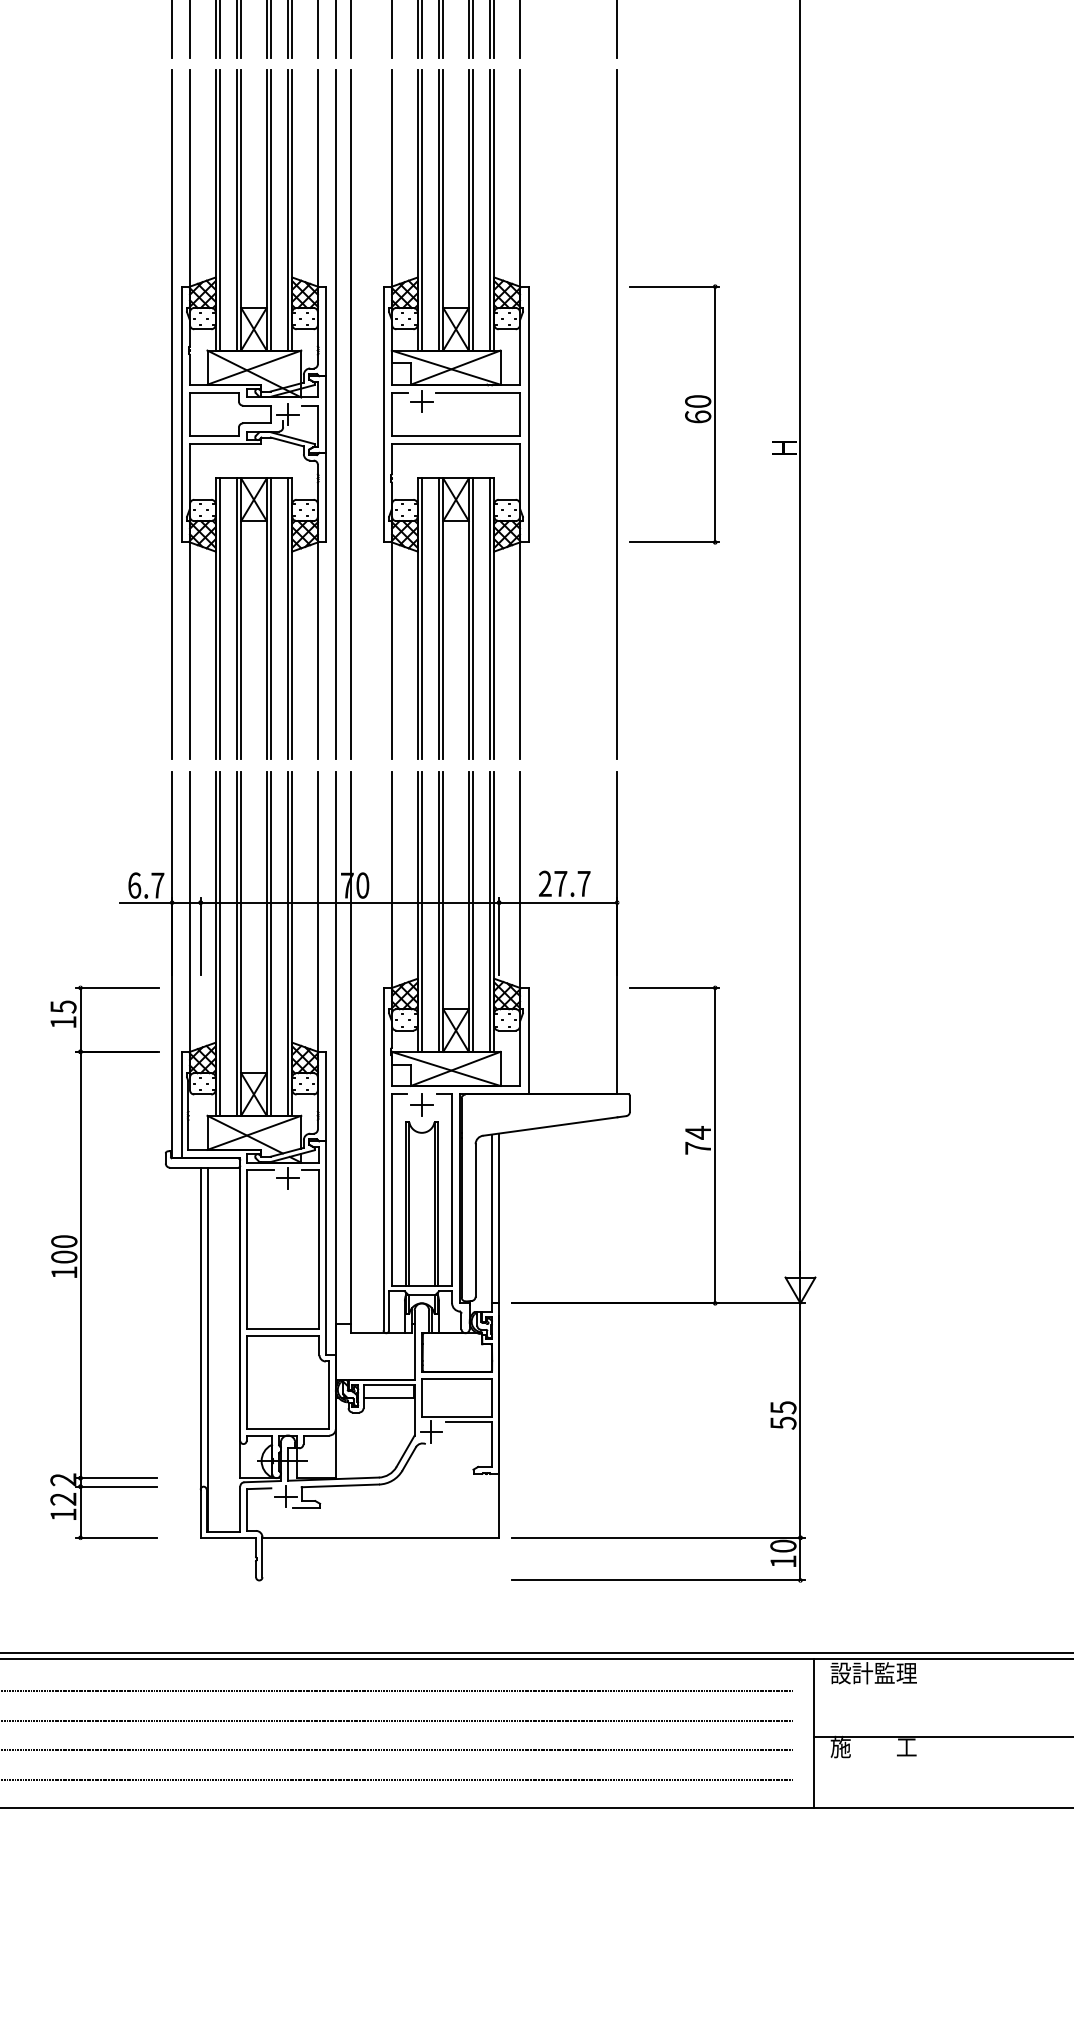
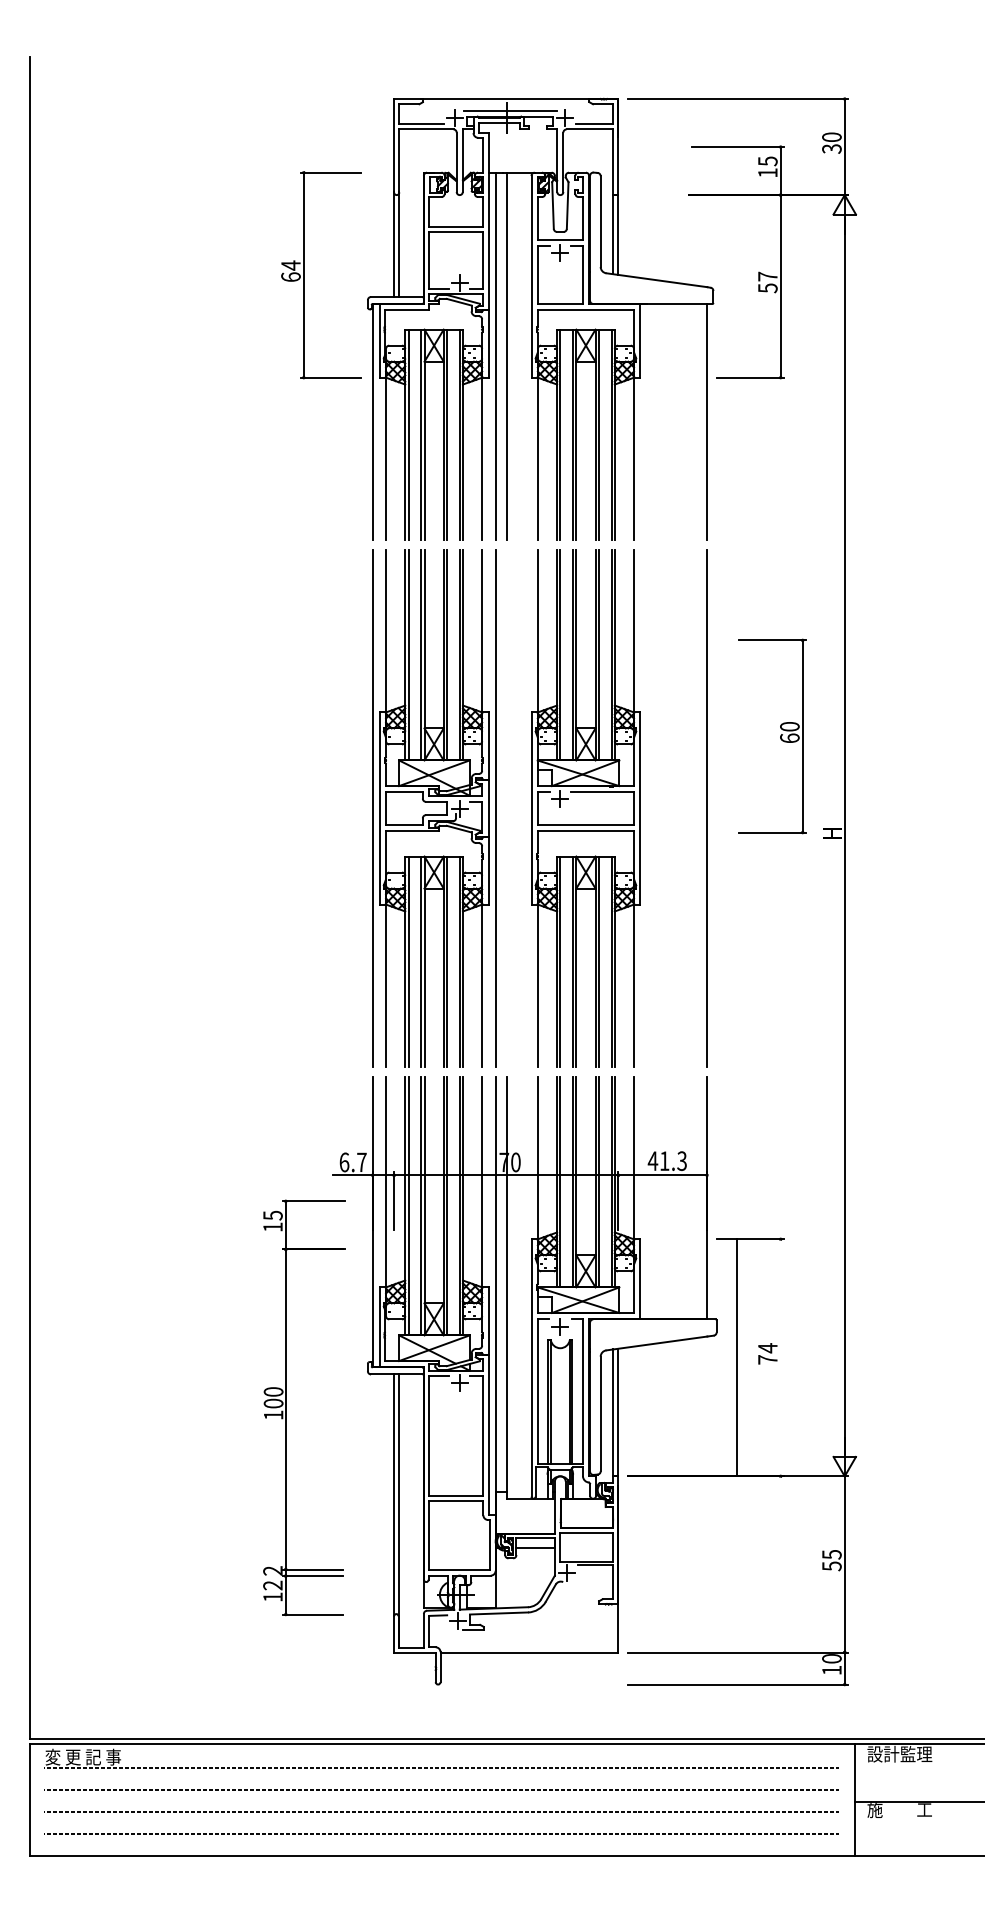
line: (350, 414) -> (506, 808), removed
part: (685, 414) -> (780, 736), moved
text: (563, 884) -> (666, 1161), 27.7 -> 41.3
line: (714, 1145) -> (736, 1357), moved
part: (81, 1262) -> (286, 1407), moved

